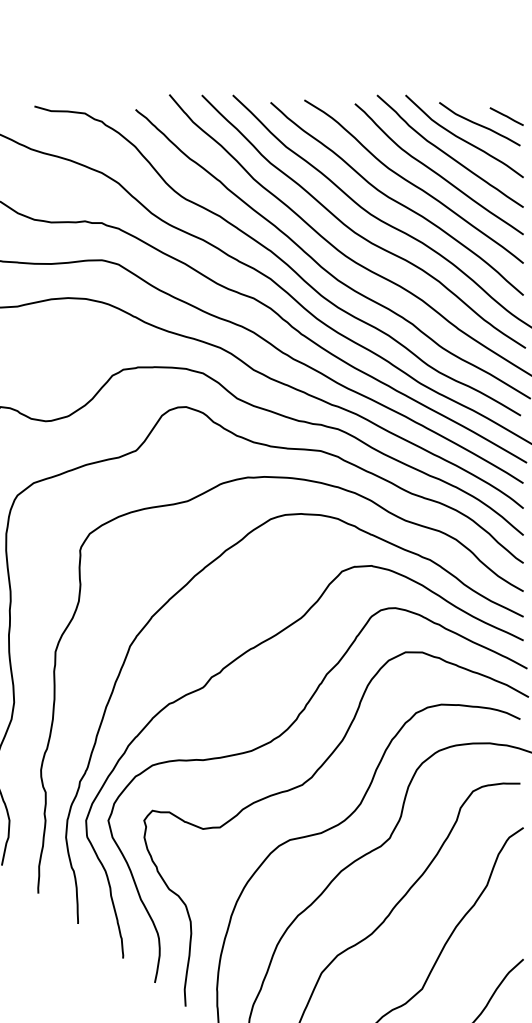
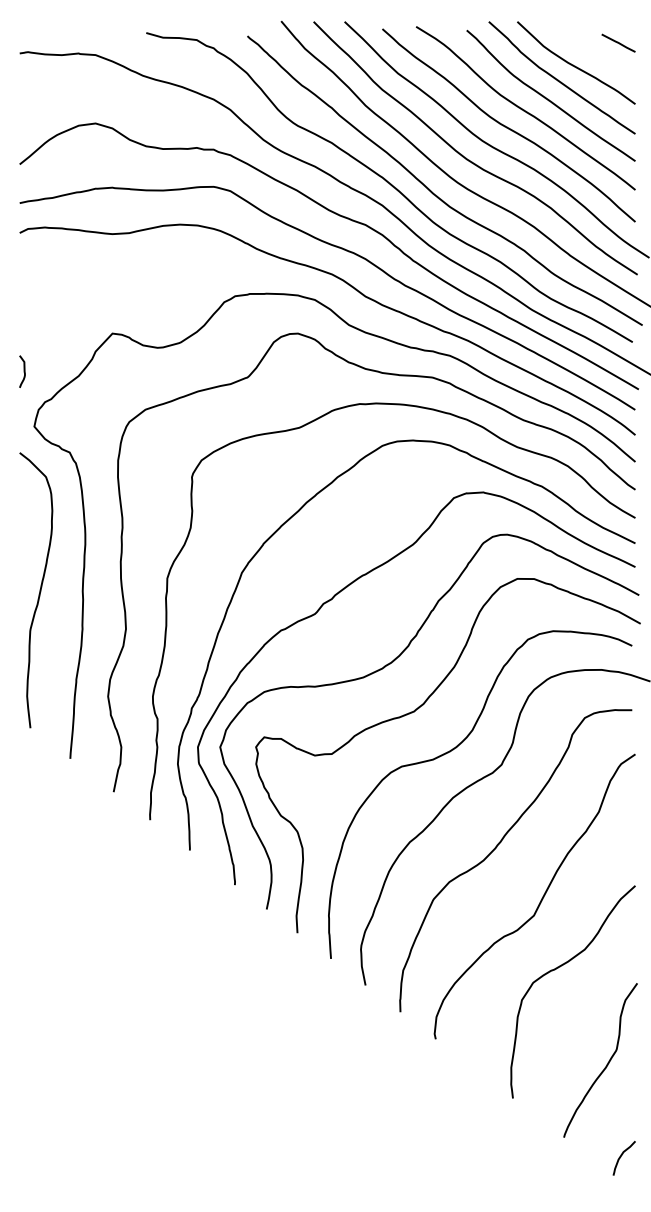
curve: (479, 123) -> (591, 50), removed

